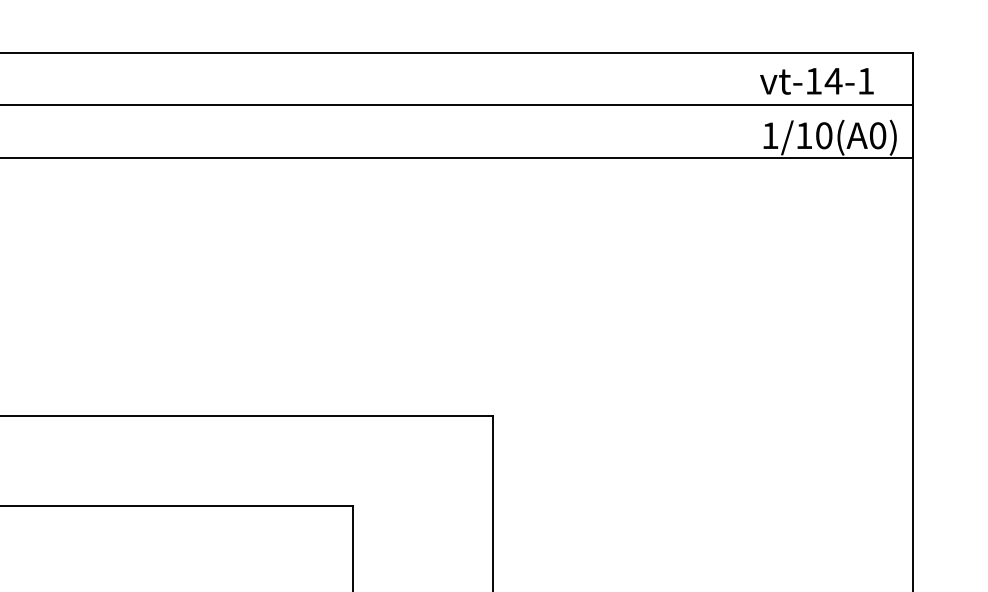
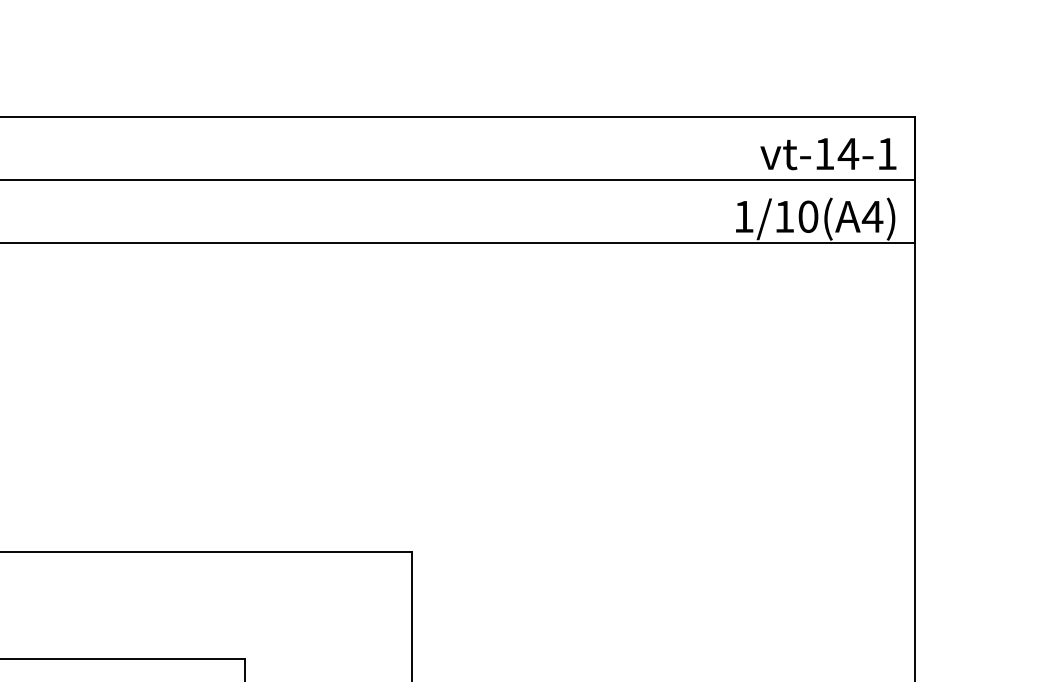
text: (816, 81) -> (827, 154), moved
text: (877, 135) -> (872, 216), 1/10(A0) -> 1/10(A4)

